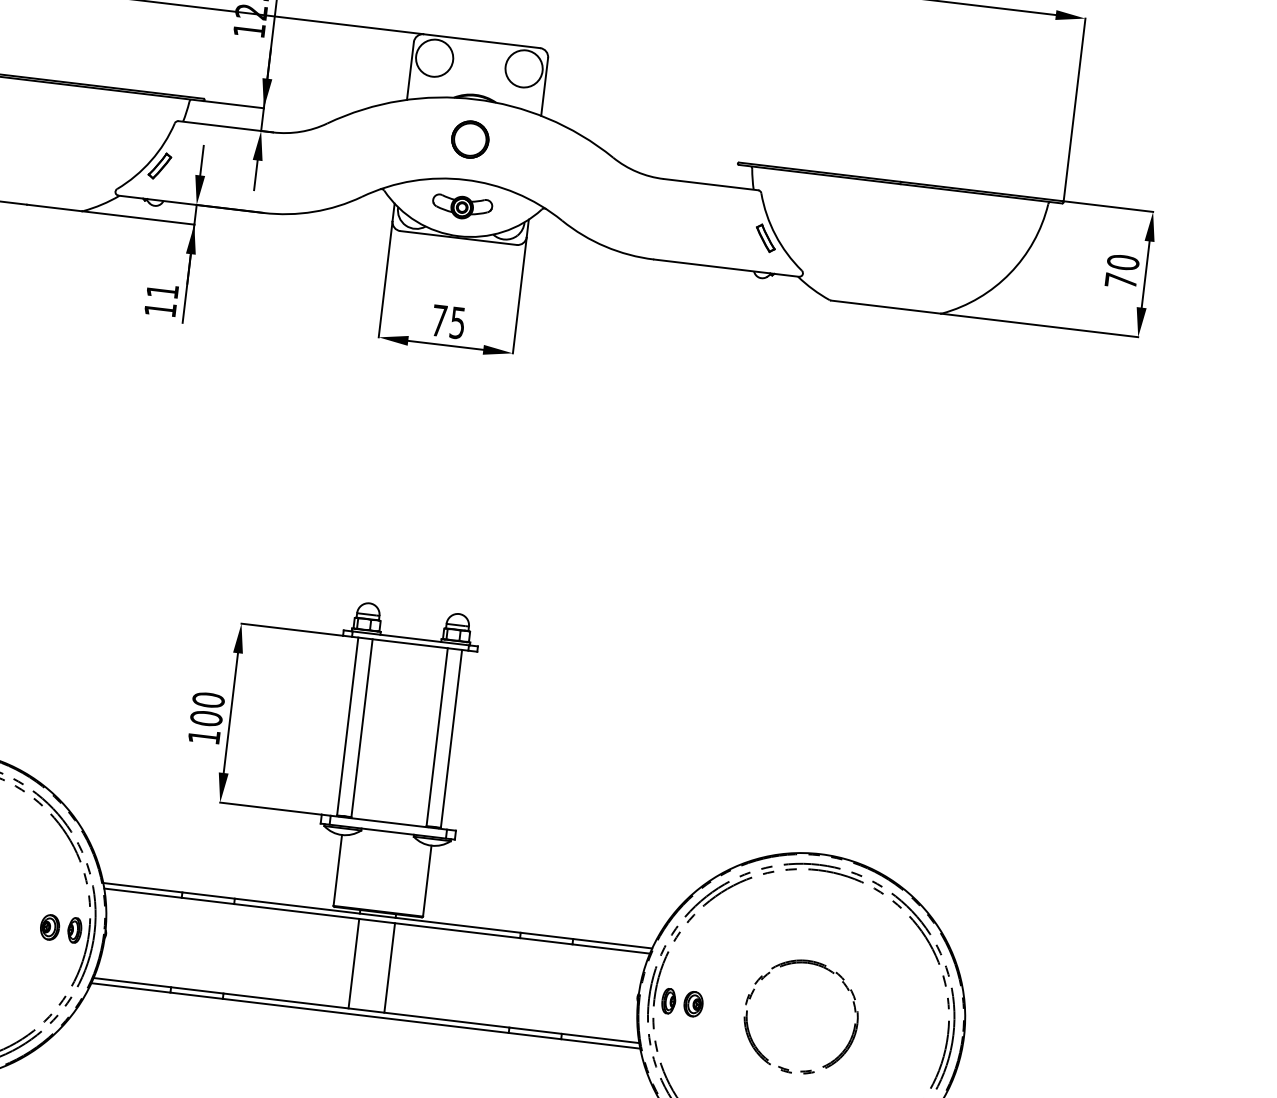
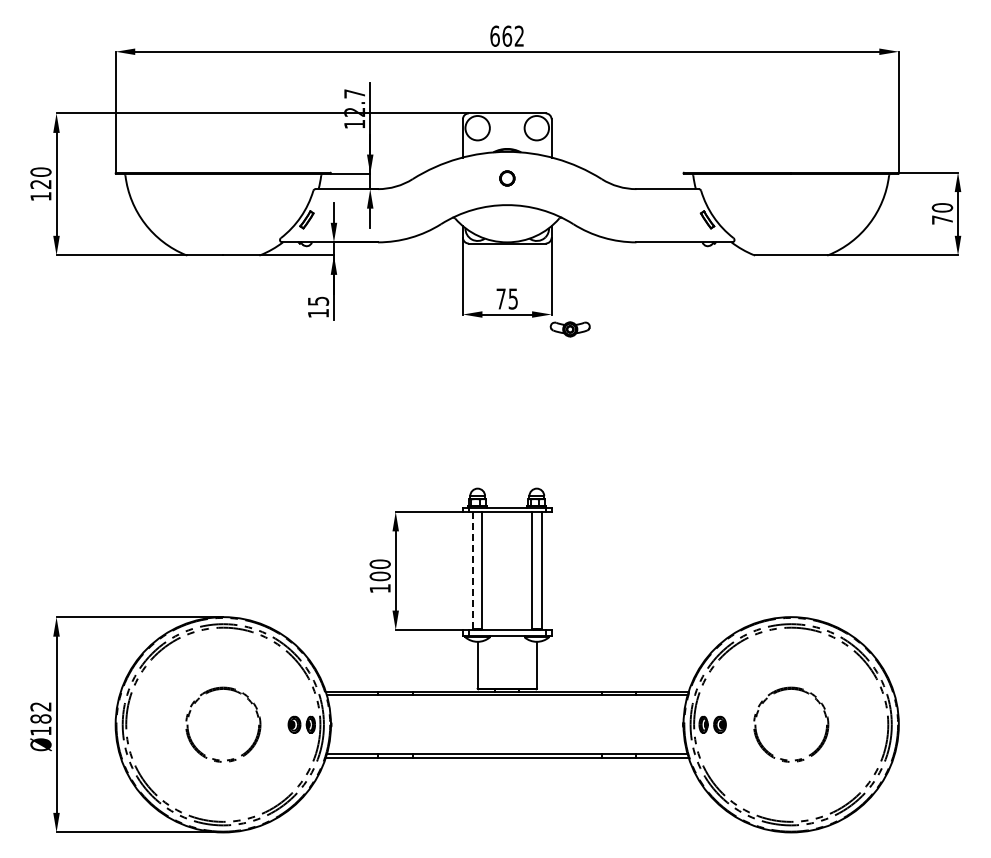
part: (470, 139) -> (507, 178), size x0.6
part: (461, 207) -> (569, 329), moved
text: (162, 290) -> (318, 300), 11 -> 15
line: (347, 726) -> (472, 570), solid -> dashed
line: (354, 963) -> (495, 724), removed
line: (390, 967) -> (519, 724), removed

